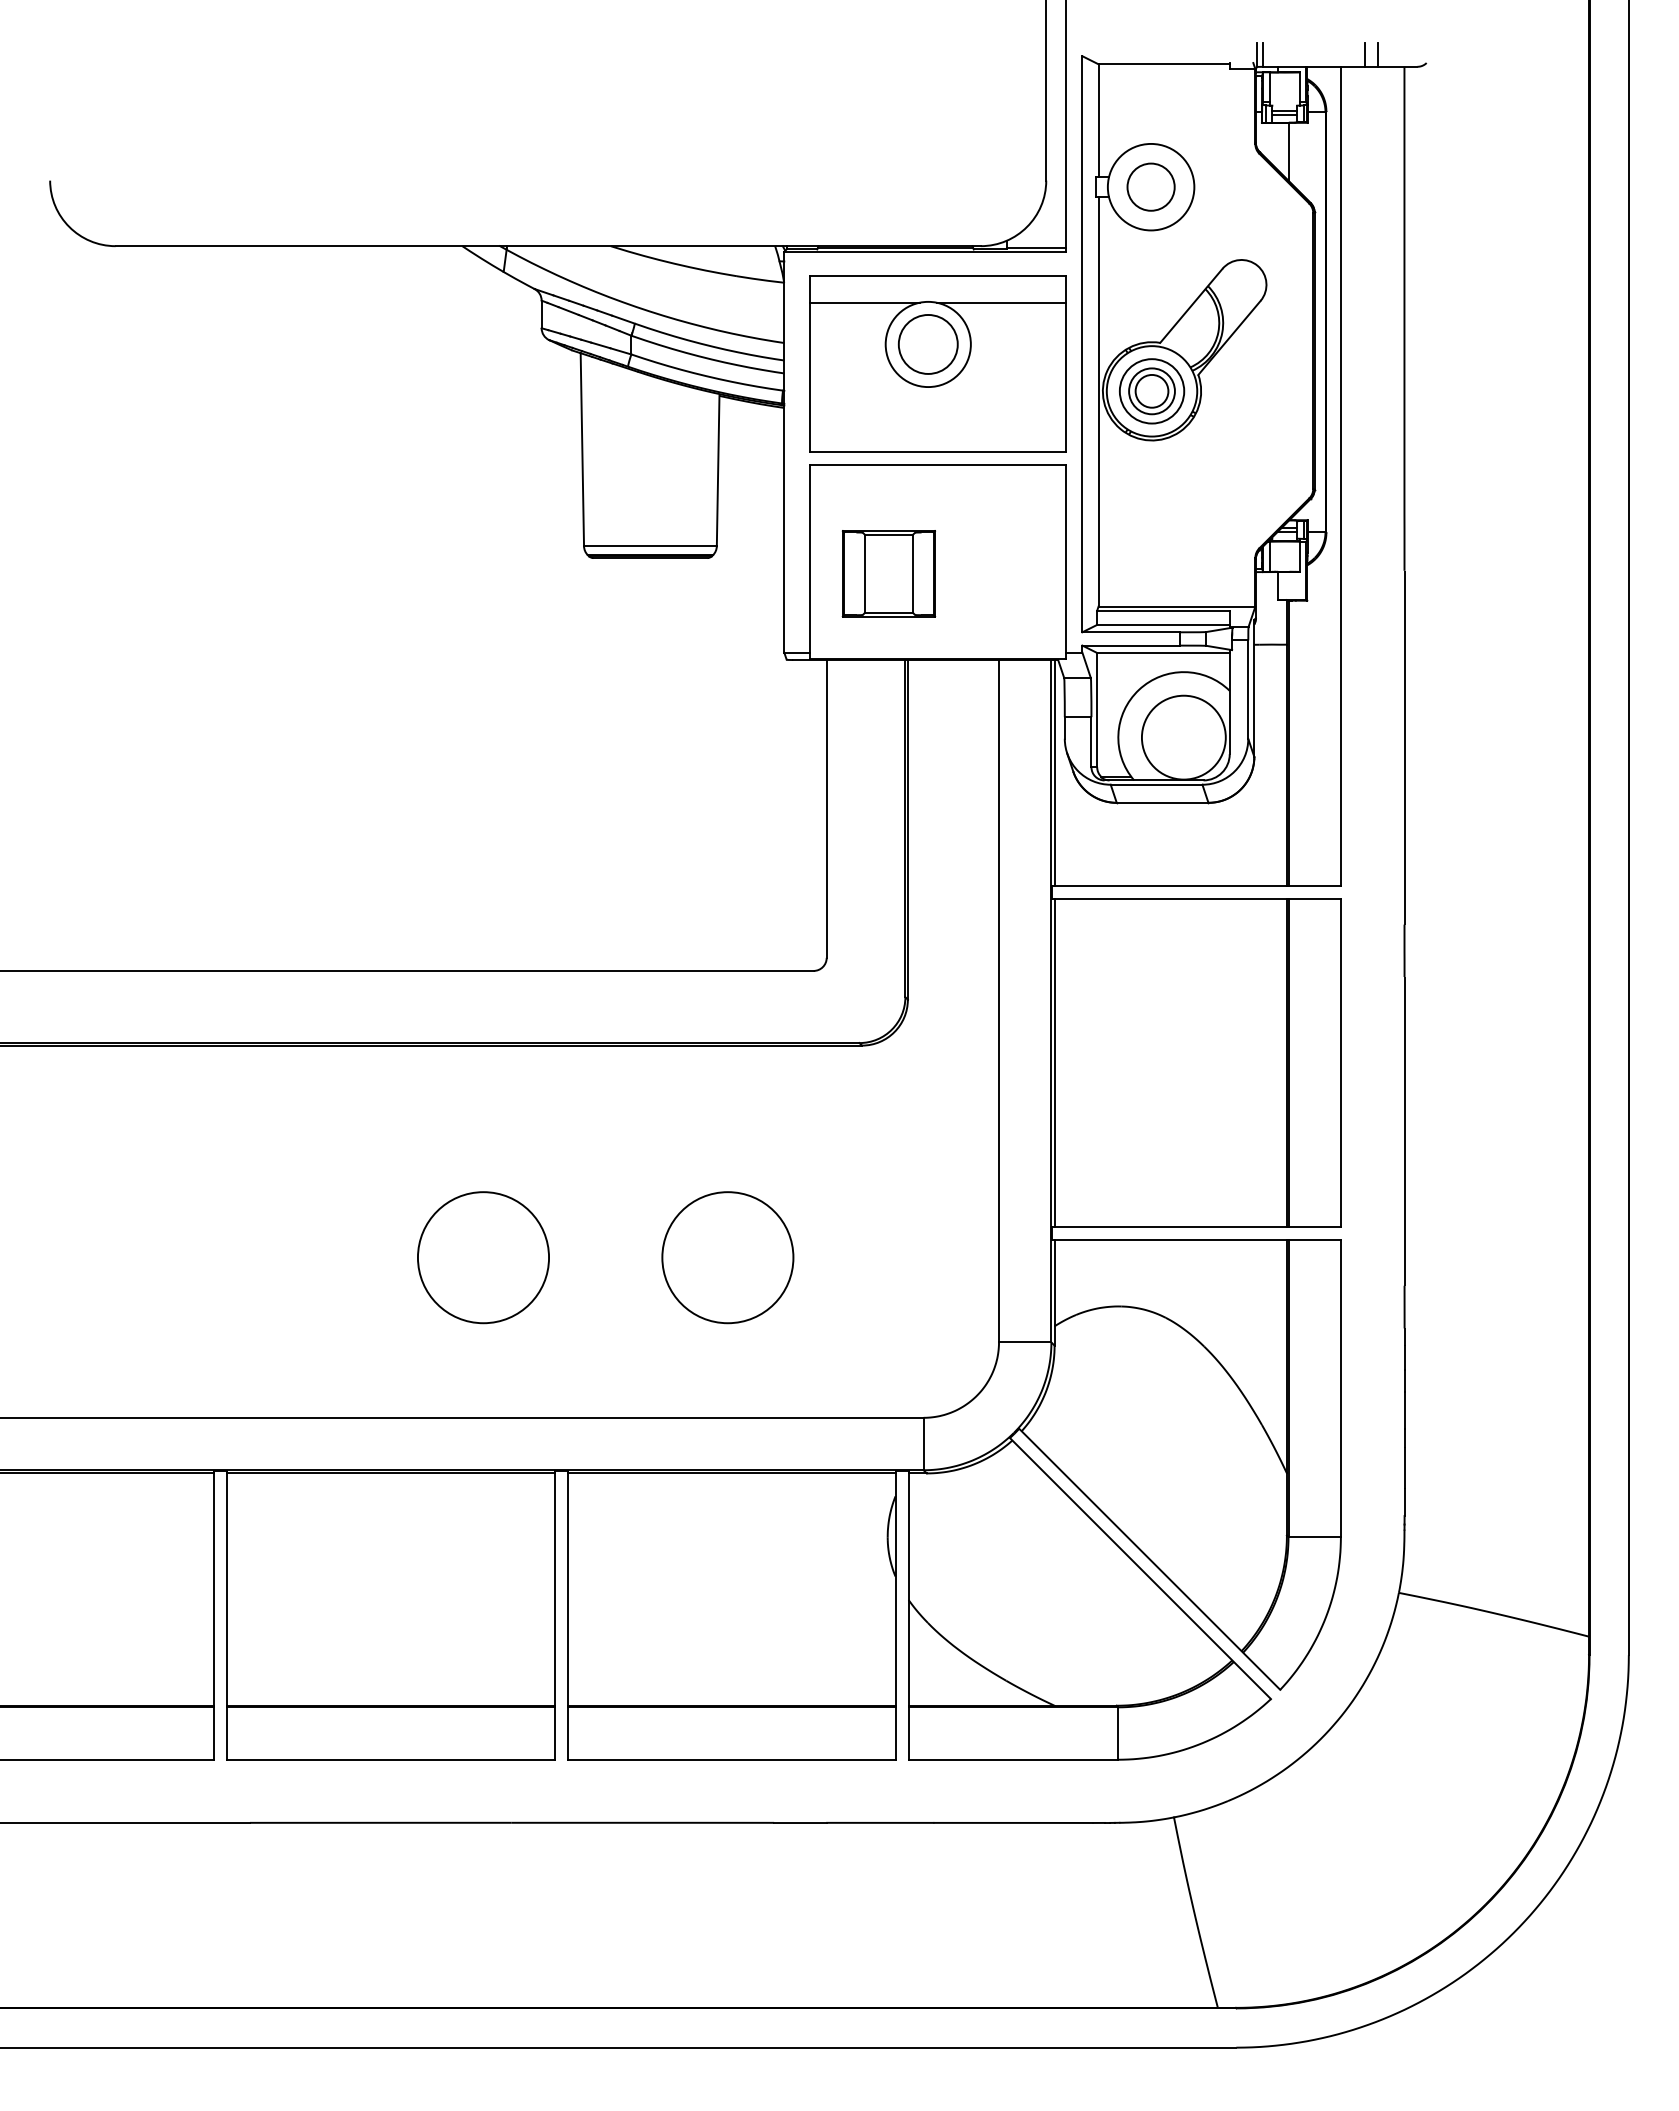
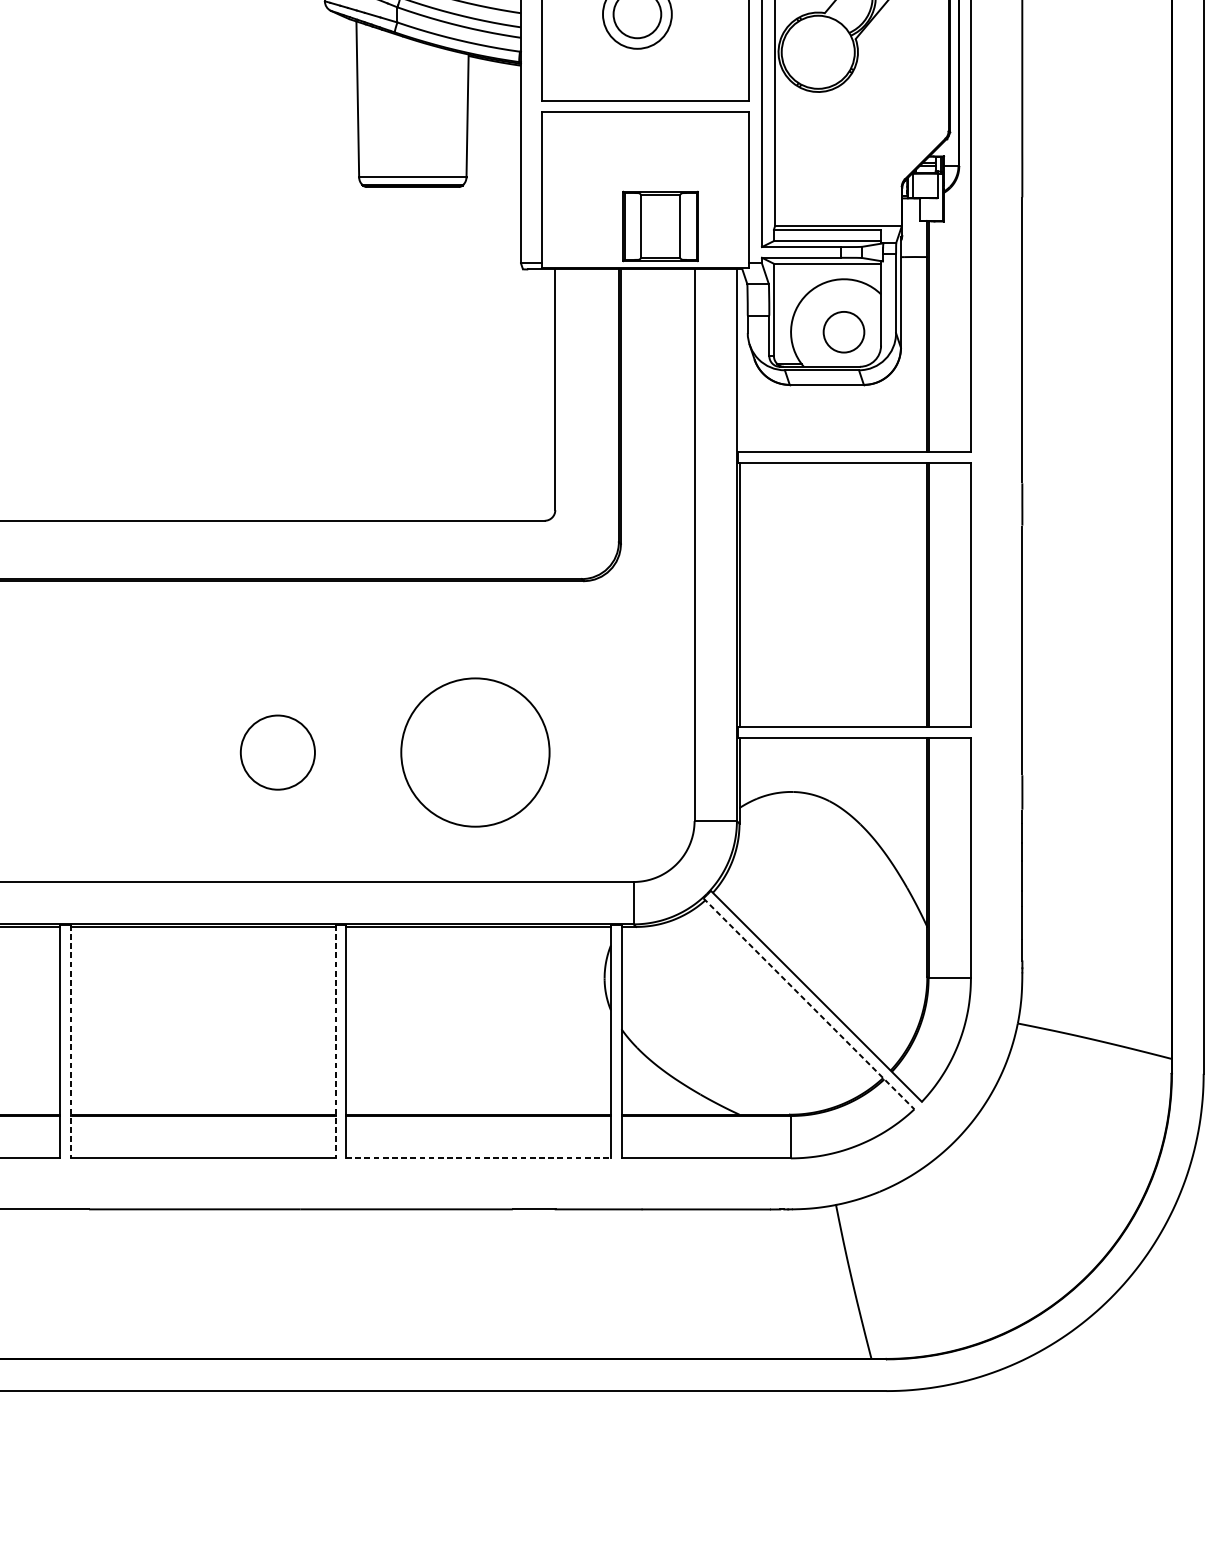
part: (1152, 391) -> (818, 52), removed
part: (888, 573) -> (660, 226), moved
circle: (1183, 737) -> (843, 332), size x0.6
line: (1054, 772) -> (739, 360), removed
circle: (483, 1257) -> (277, 752), size x0.7
circle: (727, 1257) -> (475, 752), size x1.4
line: (1140, 1568) -> (808, 1003), solid -> dashed
line: (227, 1615) -> (70, 1041), solid -> dashed
line: (554, 1615) -> (335, 1041), solid -> dashed
line: (731, 1759) -> (478, 1158), solid -> dashed

